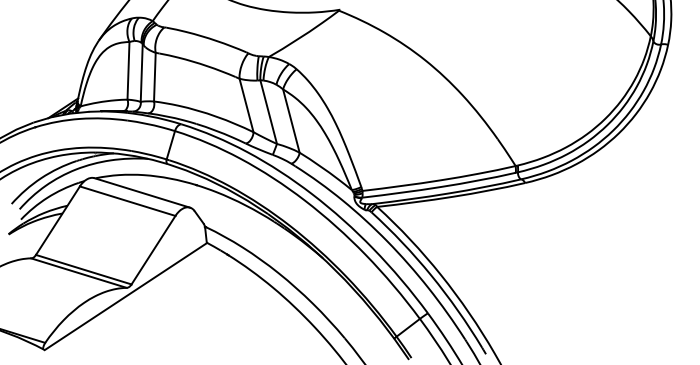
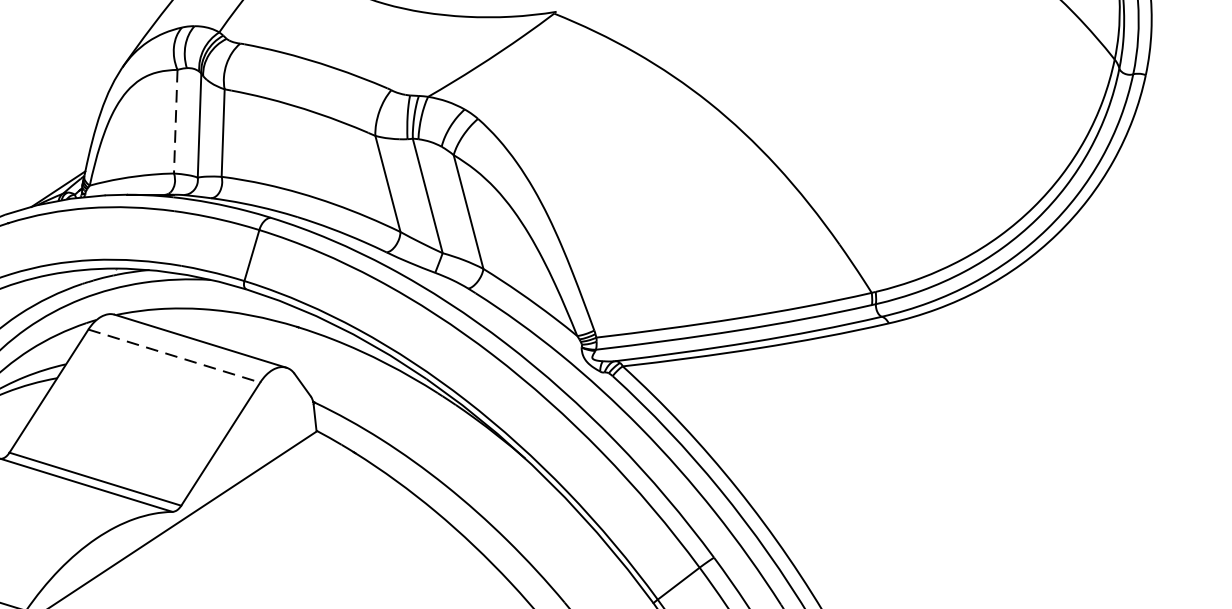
line: (128, 70) -> (175, 121), solid -> dashed
line: (128, 201) -> (175, 356), solid -> dashed

